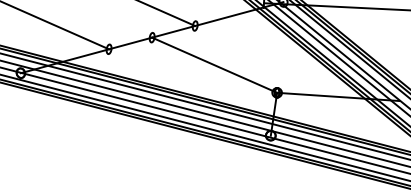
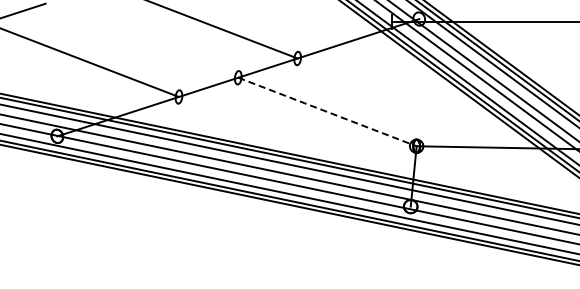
line: (214, 65) -> (327, 112), solid -> dashed

